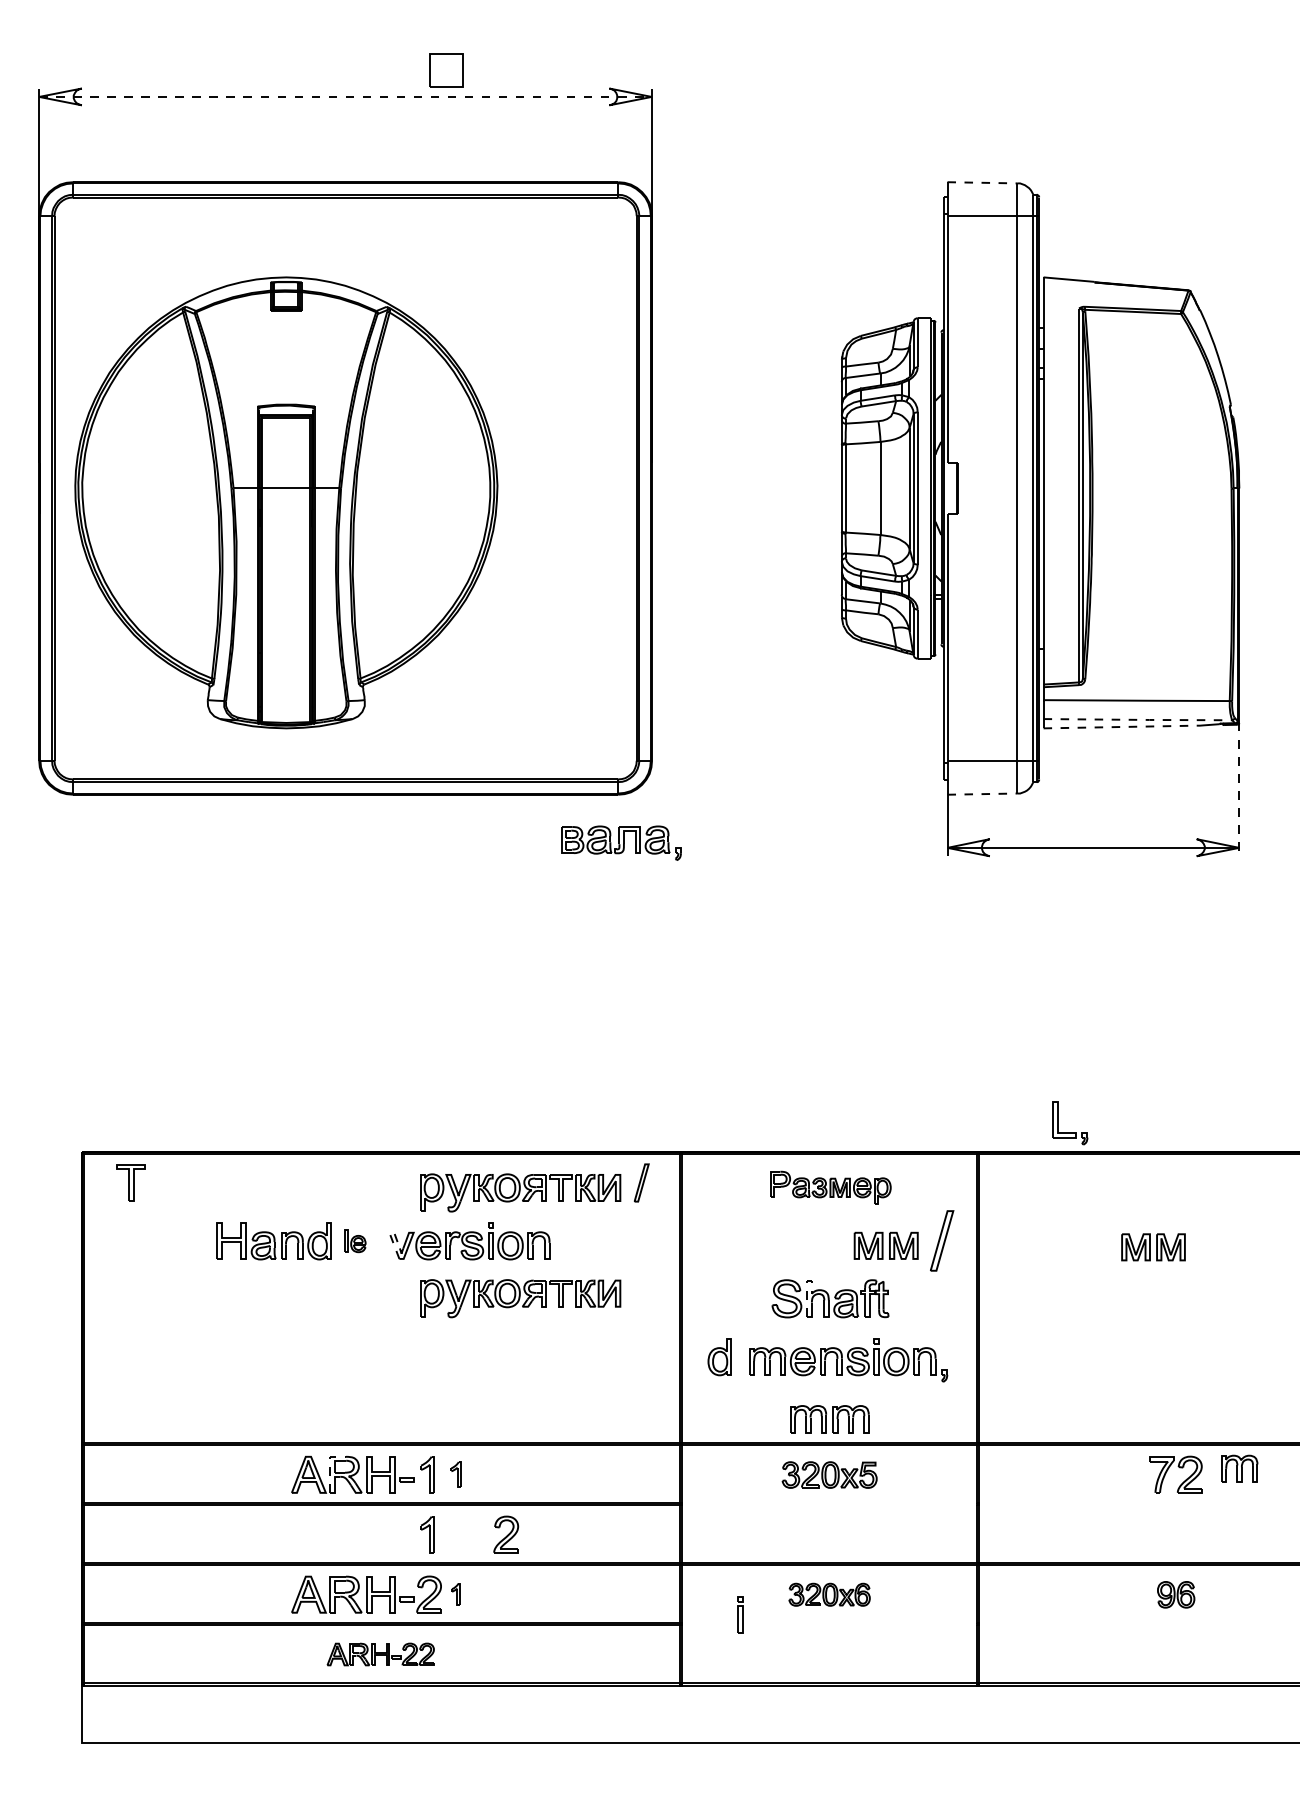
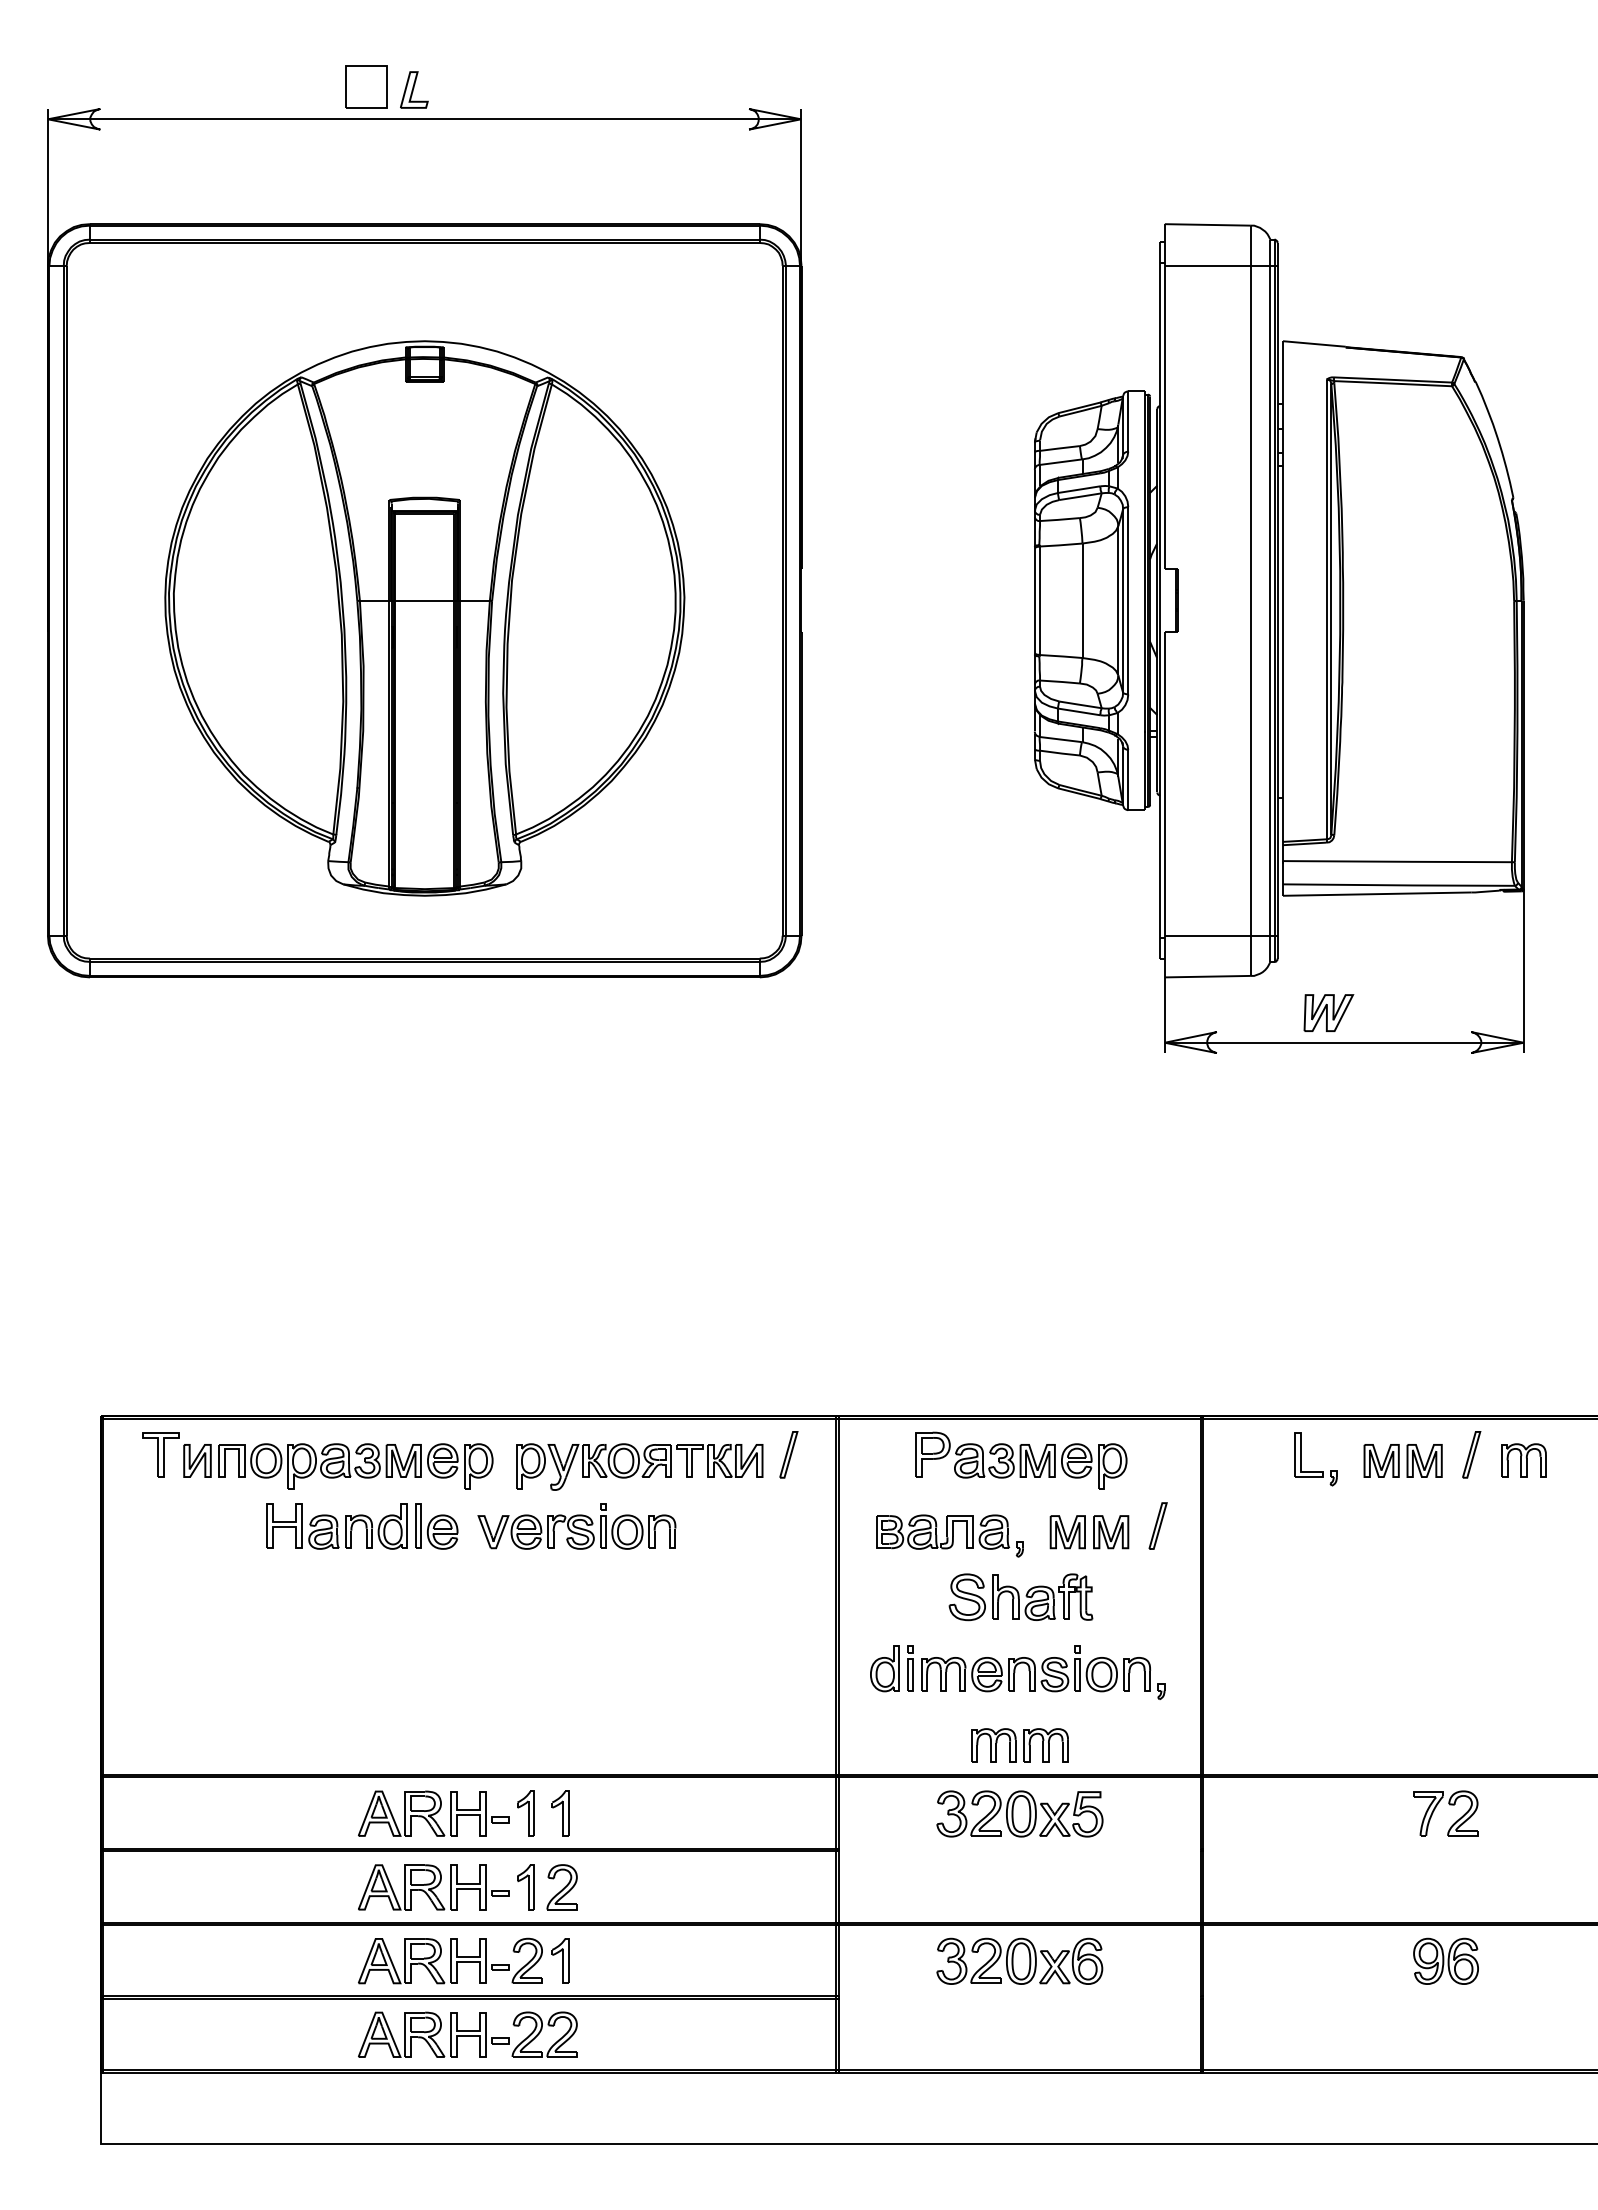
part: (446, 70) -> (366, 86), moved
part: (337, 72) -> (414, 89), added
line: (345, 97) -> (424, 119), dashed -> solid
line: (983, 182) -> (1208, 224), dashed -> solid
part: (286, 502) -> (424, 618), moved
line: (1138, 720) -> (1399, 885), dashed -> solid
line: (1120, 727) -> (1377, 894), dashed -> solid
line: (1239, 789) -> (1523, 971), dashed -> solid
line: (983, 794) -> (1208, 976), dashed -> solid
part: (1080, 823) -> (1328, 1012), added
part: (621, 842) -> (949, 1535), moved
part: (1070, 1133) -> (1315, 1471), moved
part: (1196, 1182) -> (1471, 1454), added
part: (830, 1187) -> (1021, 1460), size x1.43
part: (275, 1192) -> (338, 1466), added
line: (390, 1234) -> (479, 1518), dashed -> solid
part: (941, 1240) -> (1157, 1525), size x0.62
part: (355, 1241) -> (436, 1526), size x1.67
part: (1152, 1246) -> (1402, 1460), moved
line: (807, 1288) -> (992, 1584), dashed -> solid
part: (520, 1298) -> (639, 1596), removed
line: (330, 1466) -> (405, 1803), dashed -> solid
part: (1239, 1468) -> (1523, 1460), moved
part: (456, 1474) -> (560, 1813), size x1.43
part: (829, 1474) -> (1019, 1813), size x1.43
part: (352, 1534) -> (433, 1887), added
part: (505, 1534) -> (561, 1887), moved
part: (456, 1594) -> (560, 1960), size x1.67
part: (829, 1594) -> (1019, 1960), size x1.67
part: (1175, 1594) -> (1445, 1960), size x1.43
part: (740, 1614) -> (910, 1668), moved
part: (380, 1654) -> (467, 2034), size x1.67

